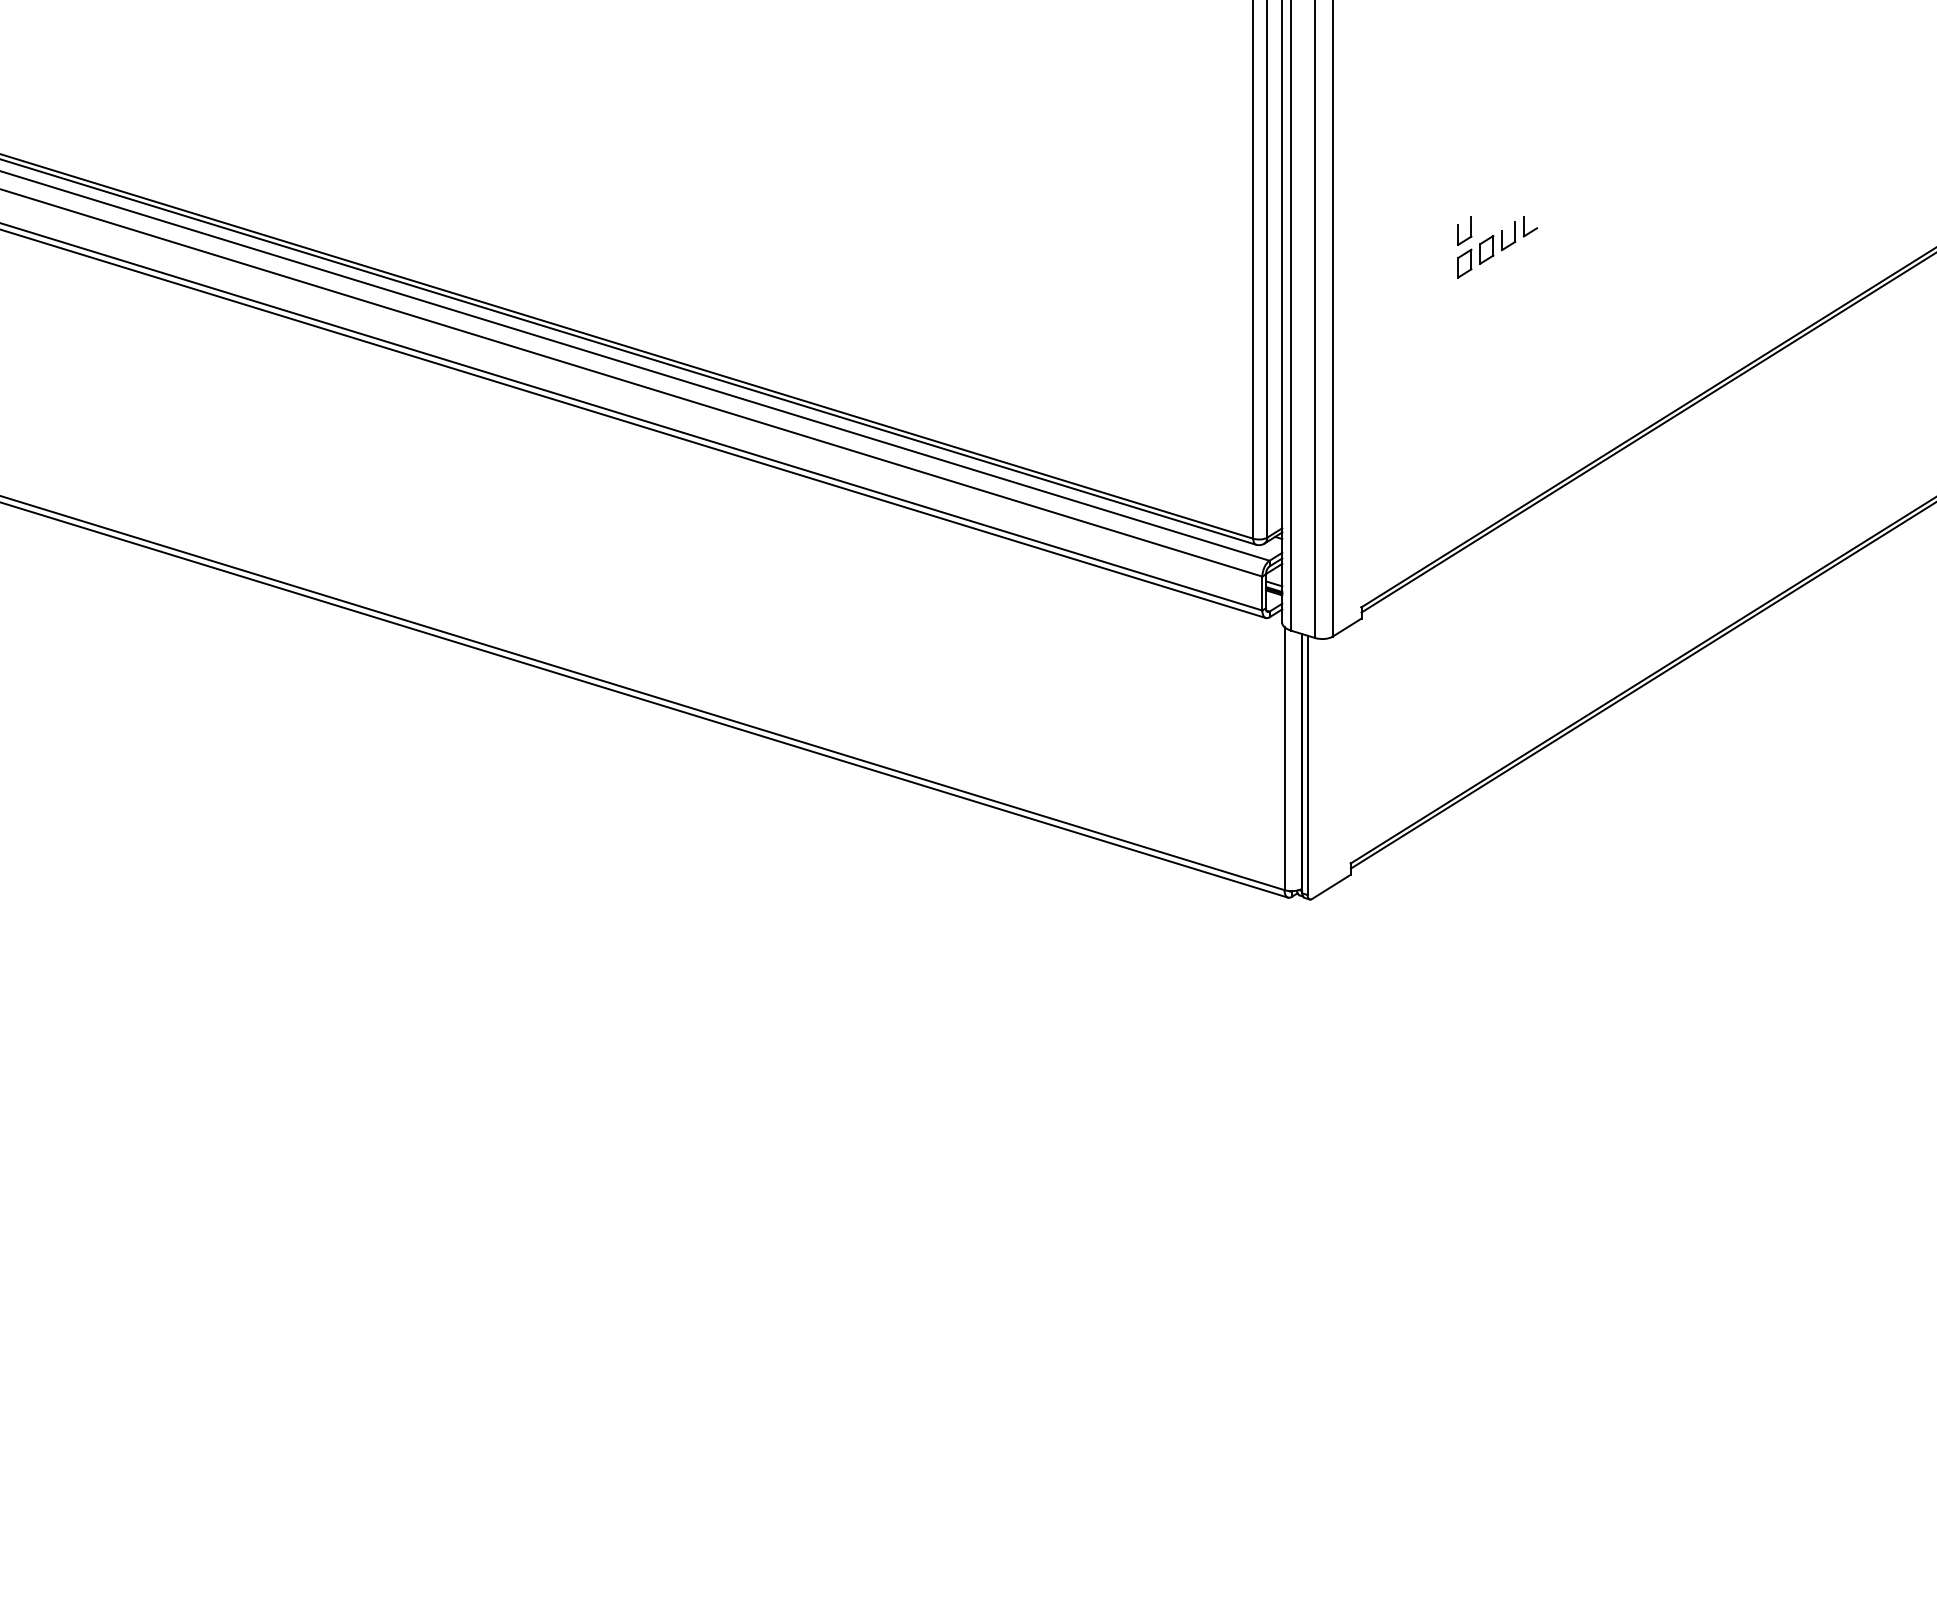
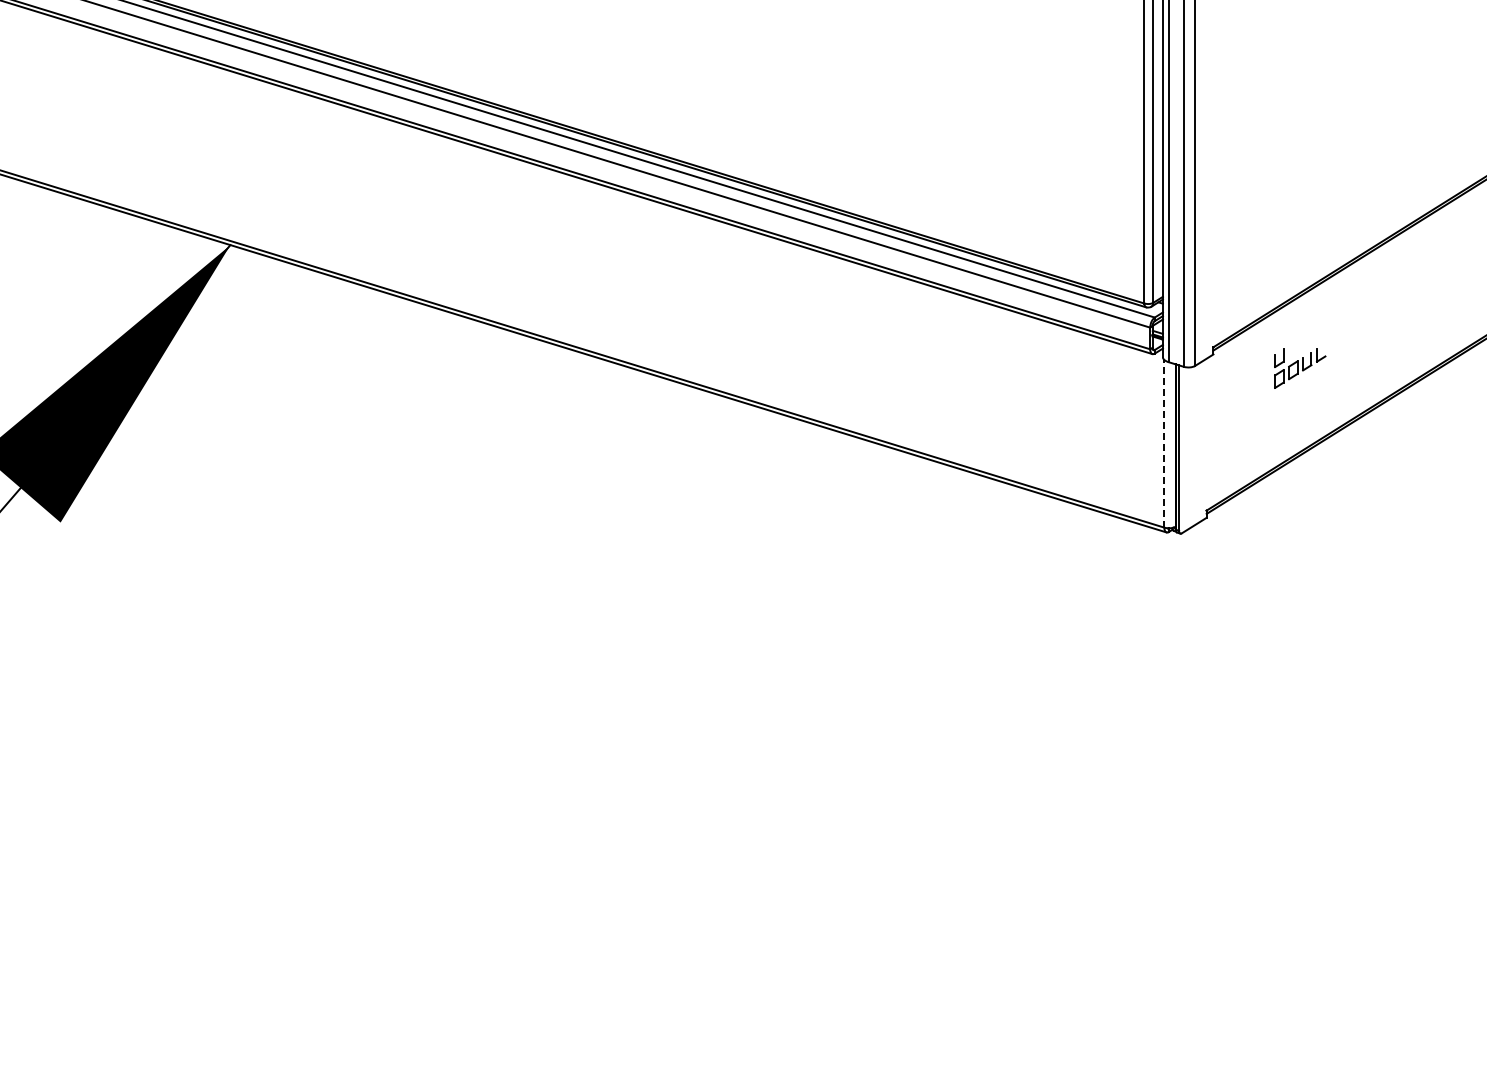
part: (1498, 247) -> (1300, 368), moved
line: (1284, 758) -> (1164, 443), solid -> dashed

